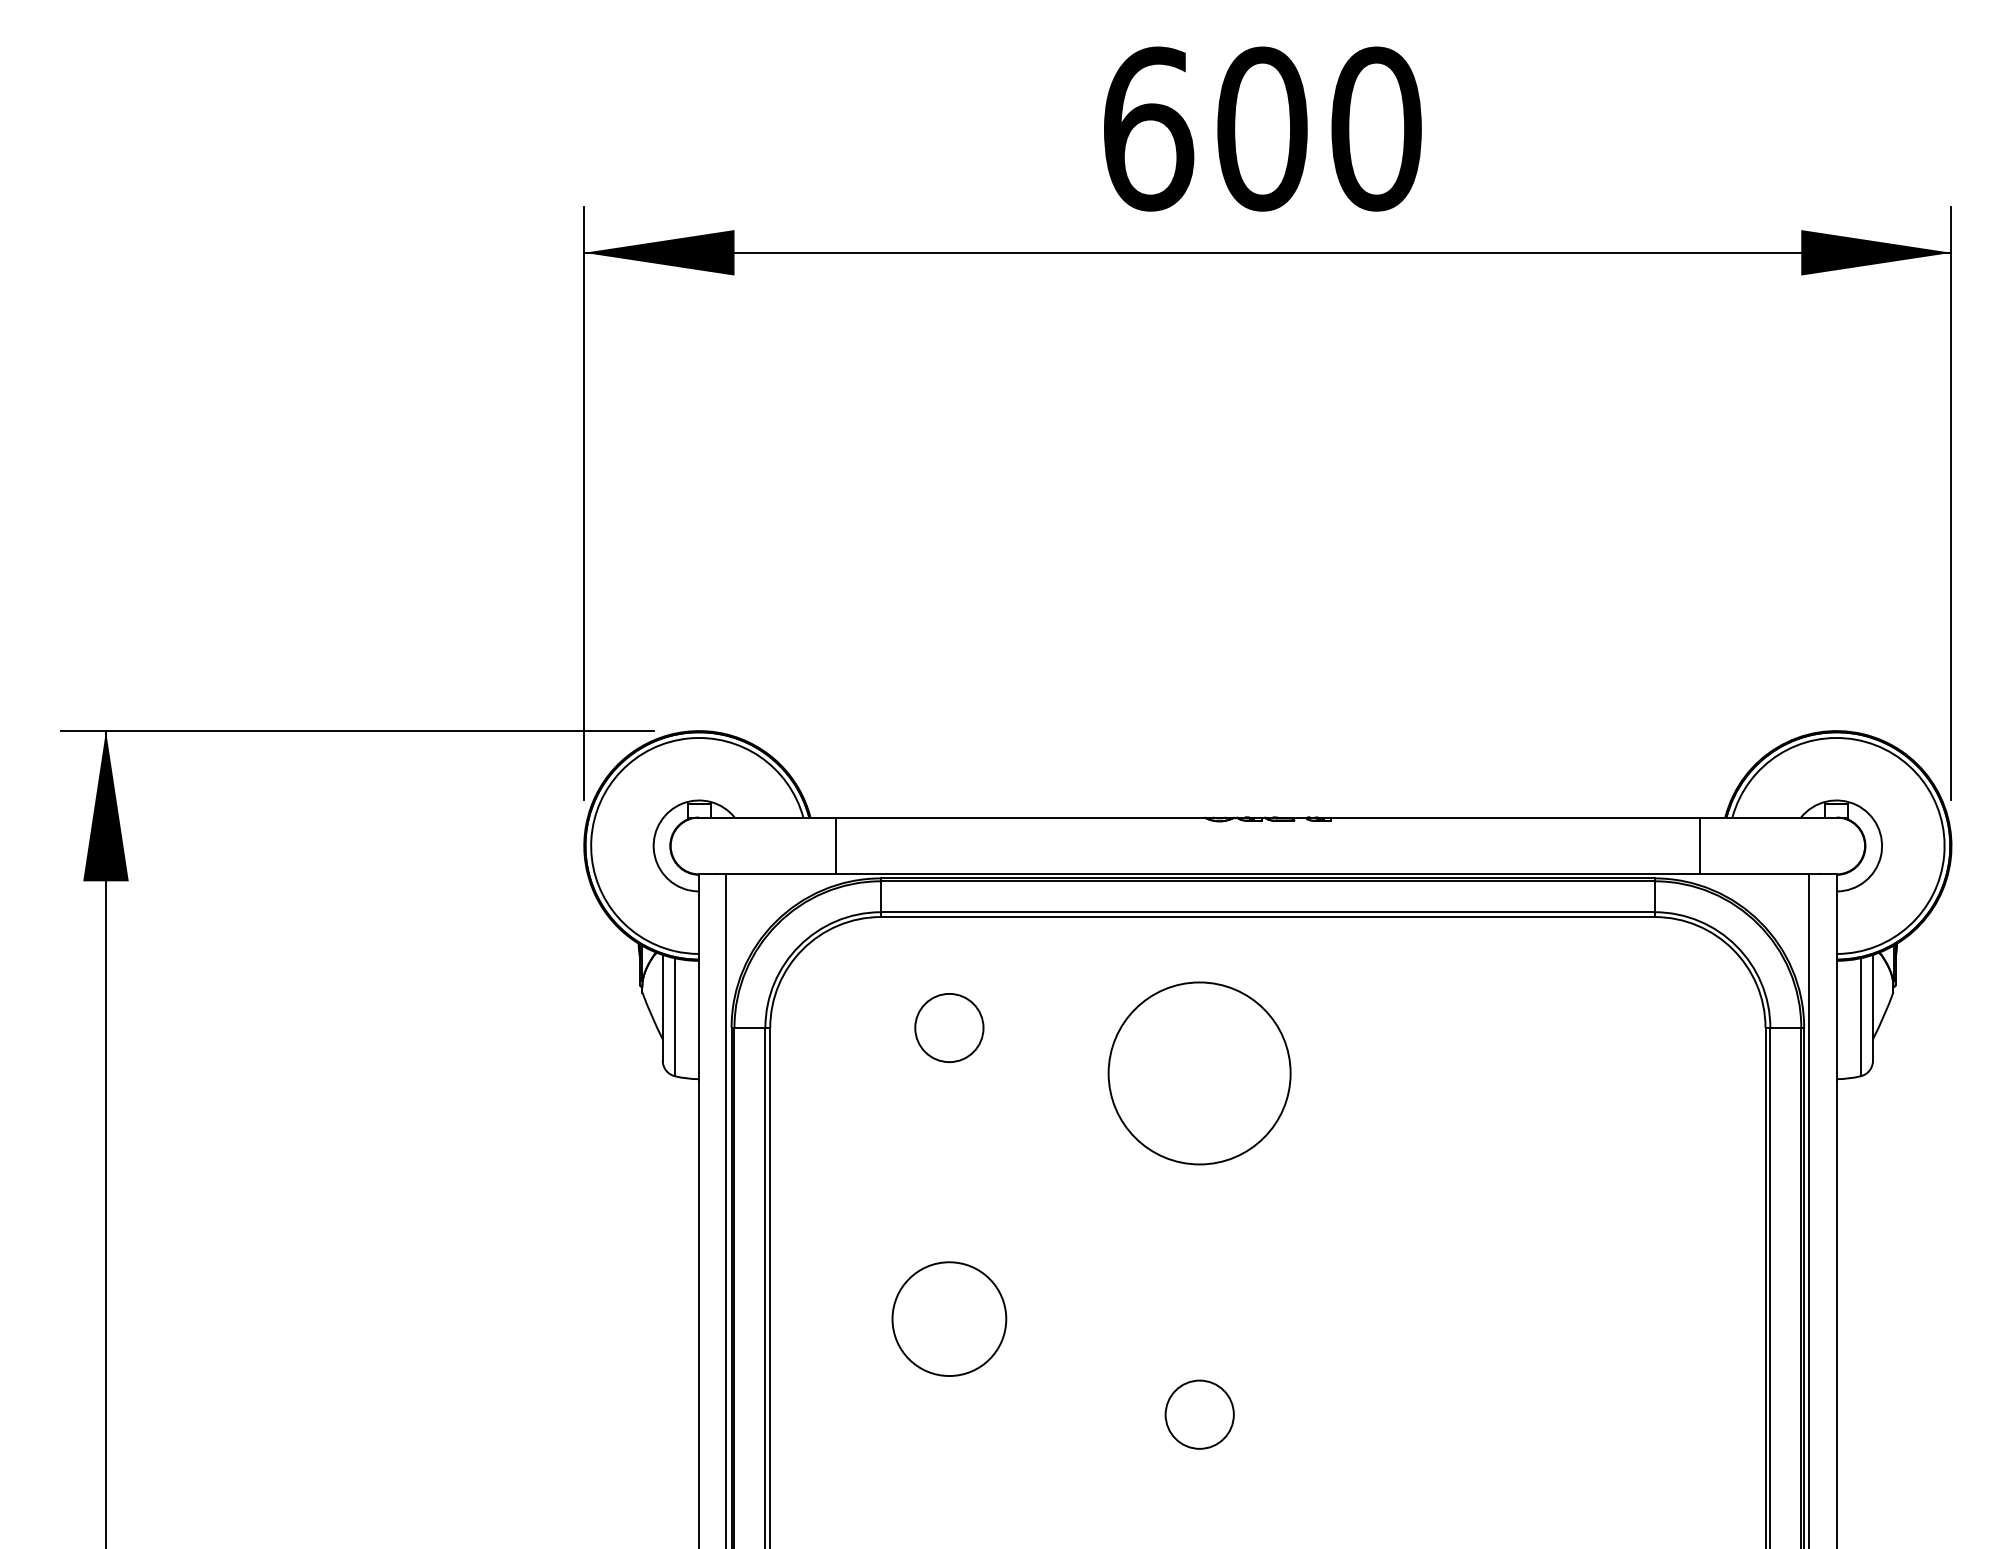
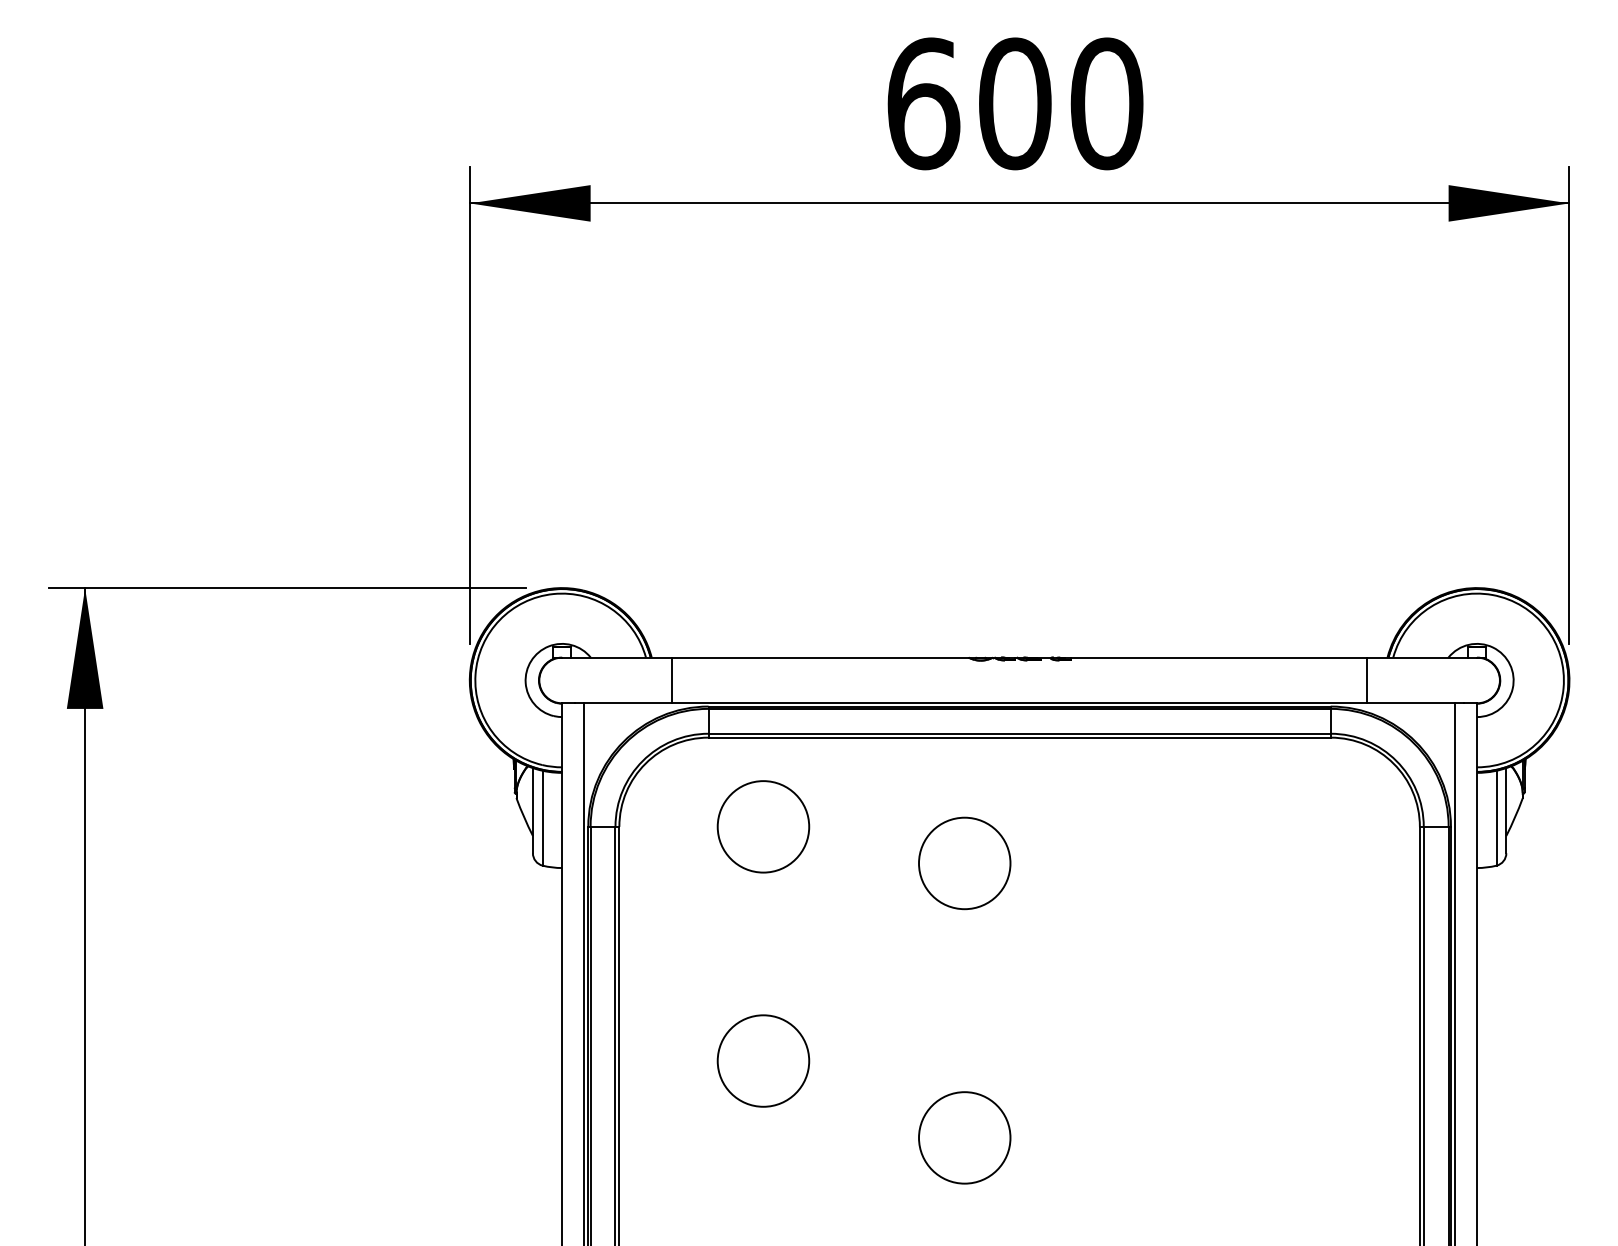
circle: (949, 1027) -> (763, 826), size x1.67
circle: (1199, 1073) -> (964, 863), size x0.62
circle: (1199, 1414) -> (964, 1137), size x1.67

